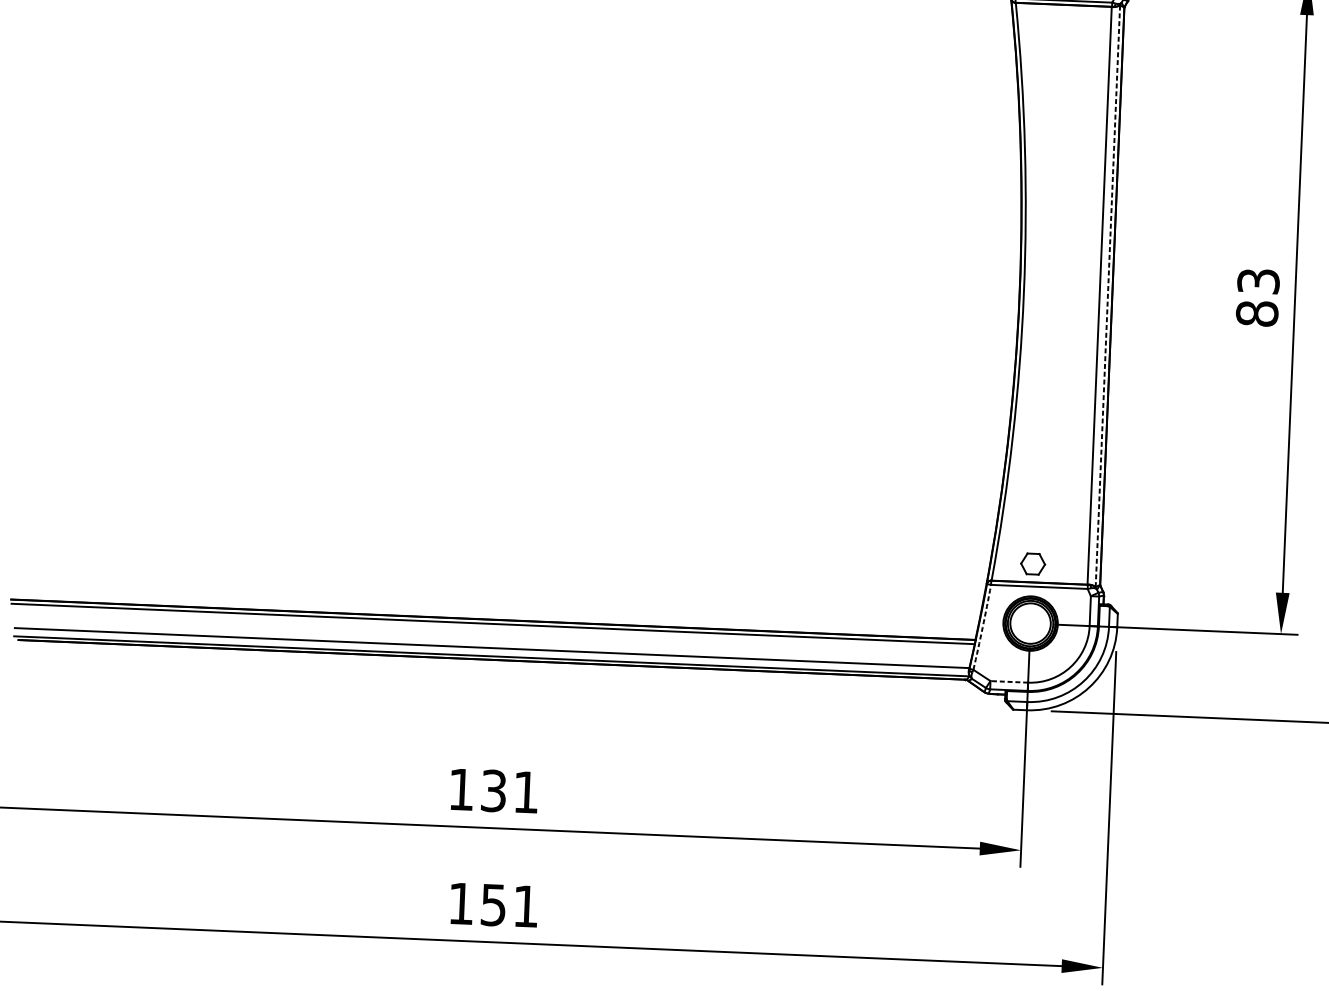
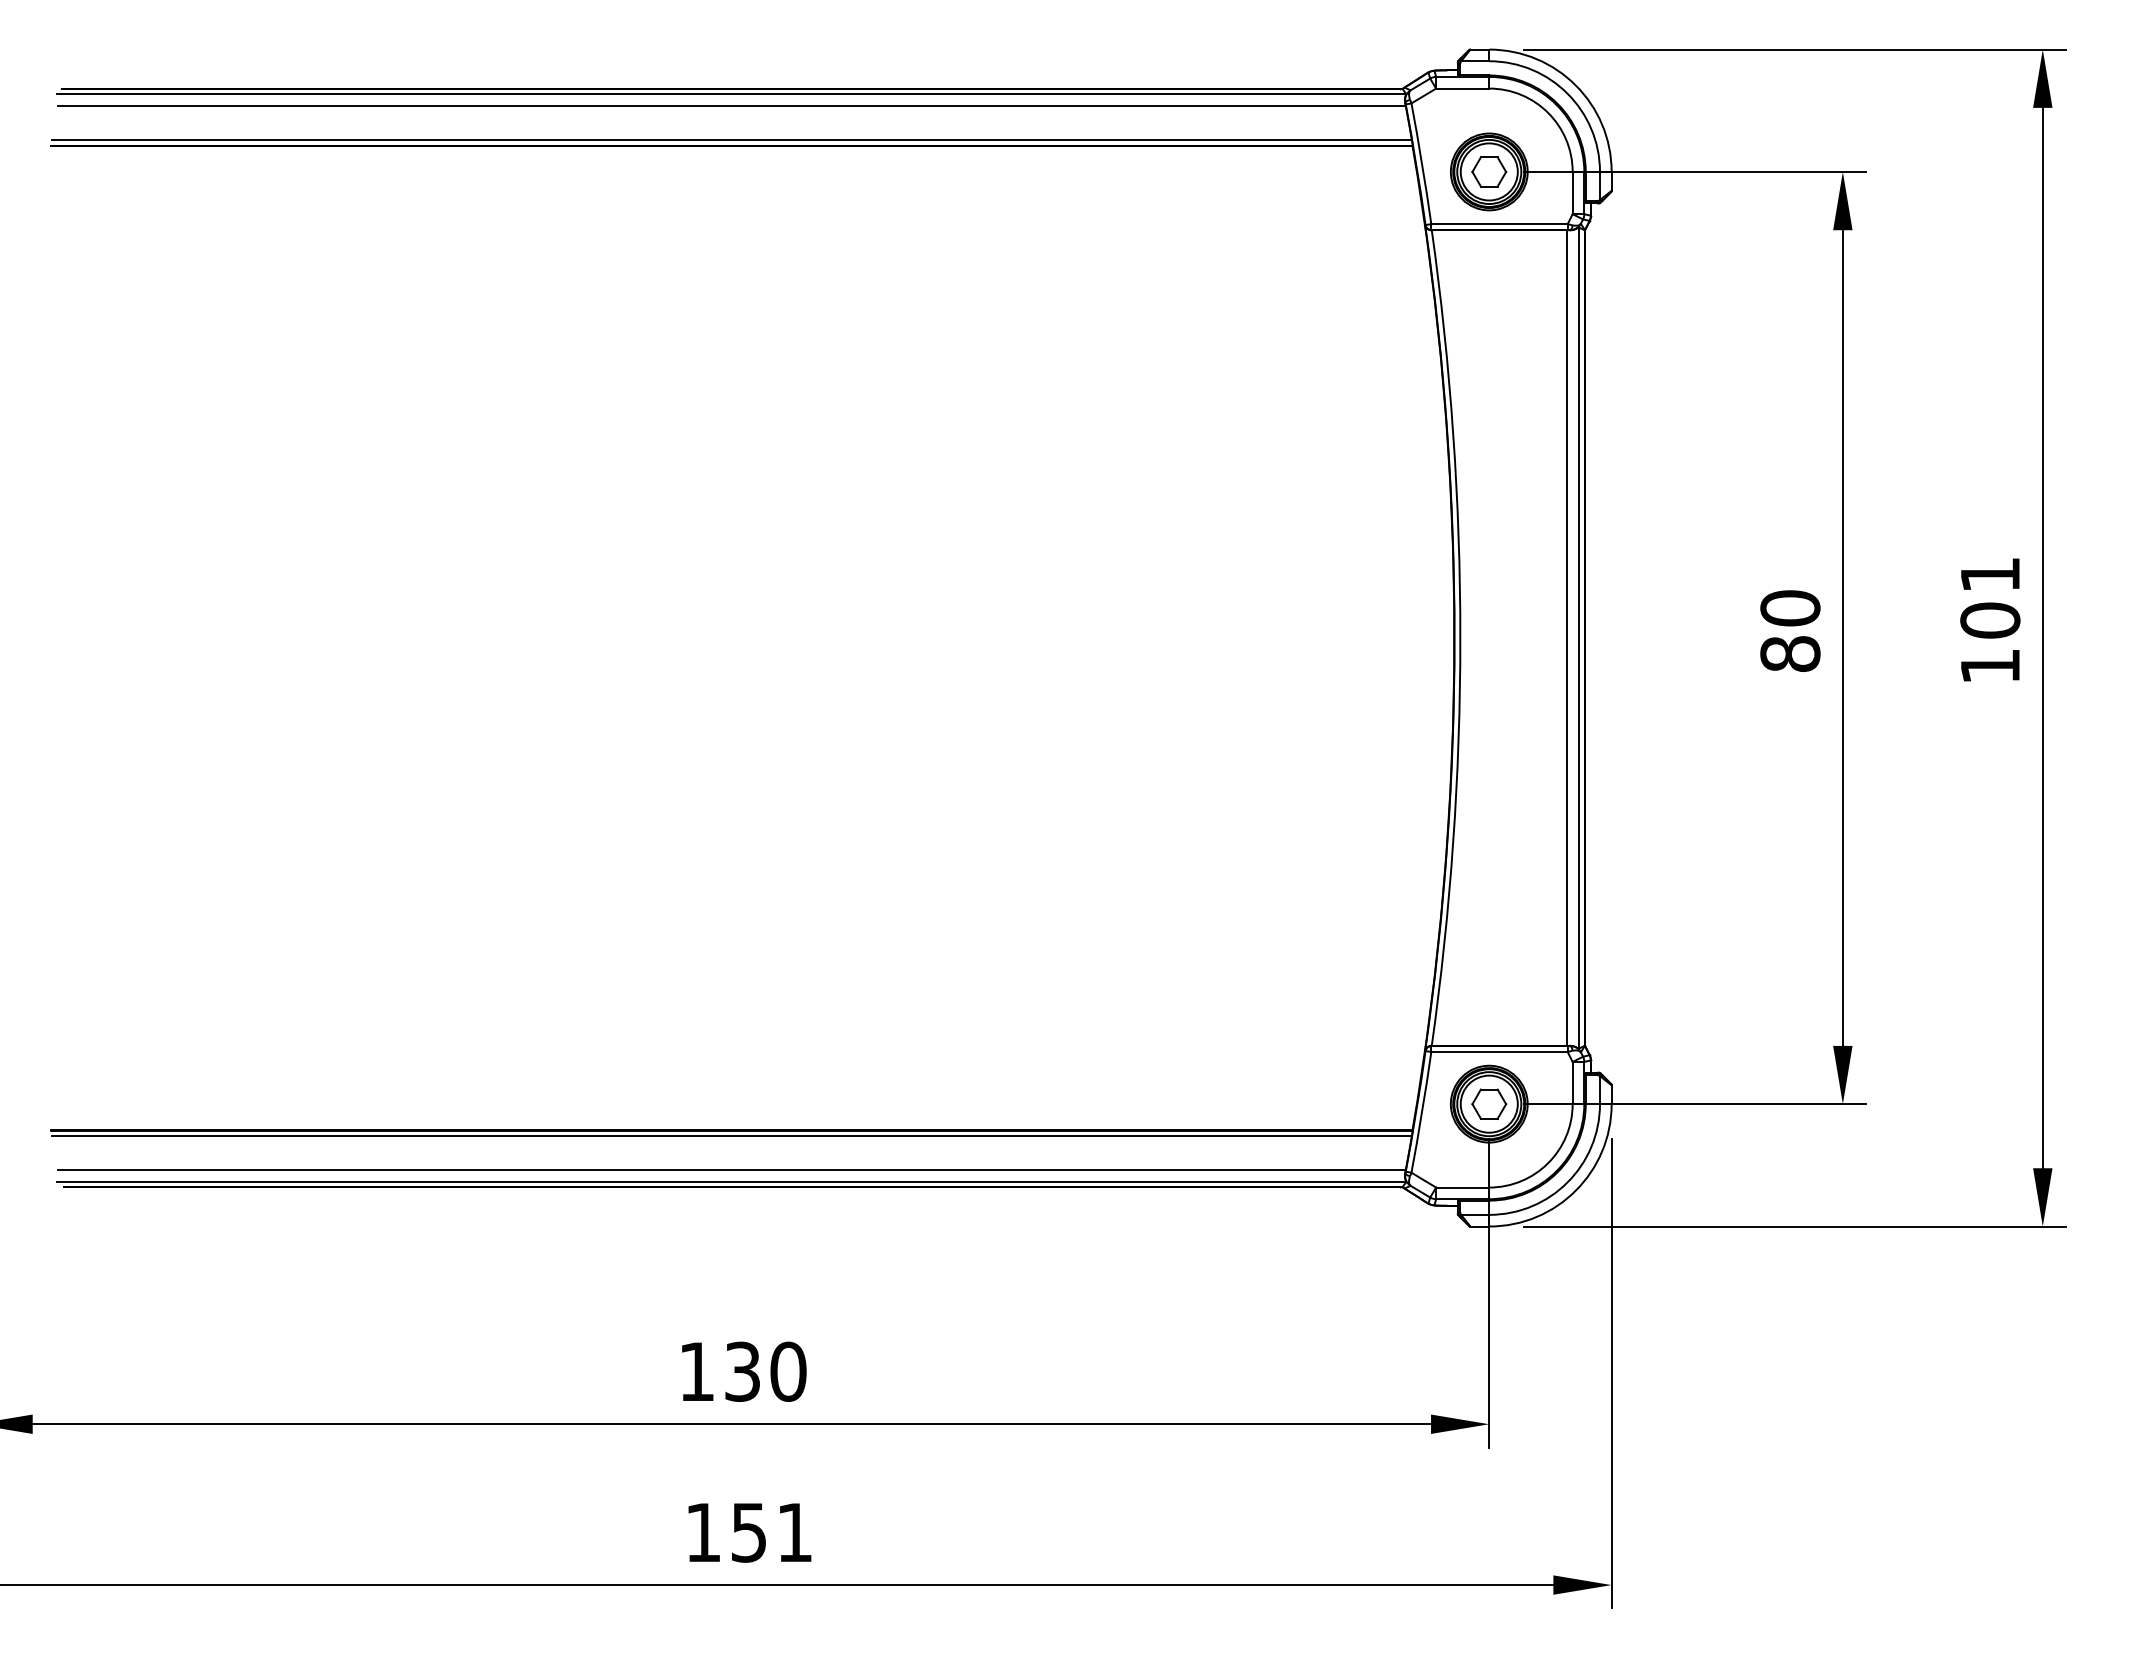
text: (1258, 281) -> (1790, 608), 83 -> 80
line: (1107, 296) -> (1578, 638), dashed -> solid
part: (1033, 563) -> (1489, 1103), moved
arc: (983, 627) -> (1422, 1112), dashed -> solid
line: (1009, 681) -> (1462, 1187), dashed -> solid
text: (526, 792) -> (788, 1371), 131 -> 130

